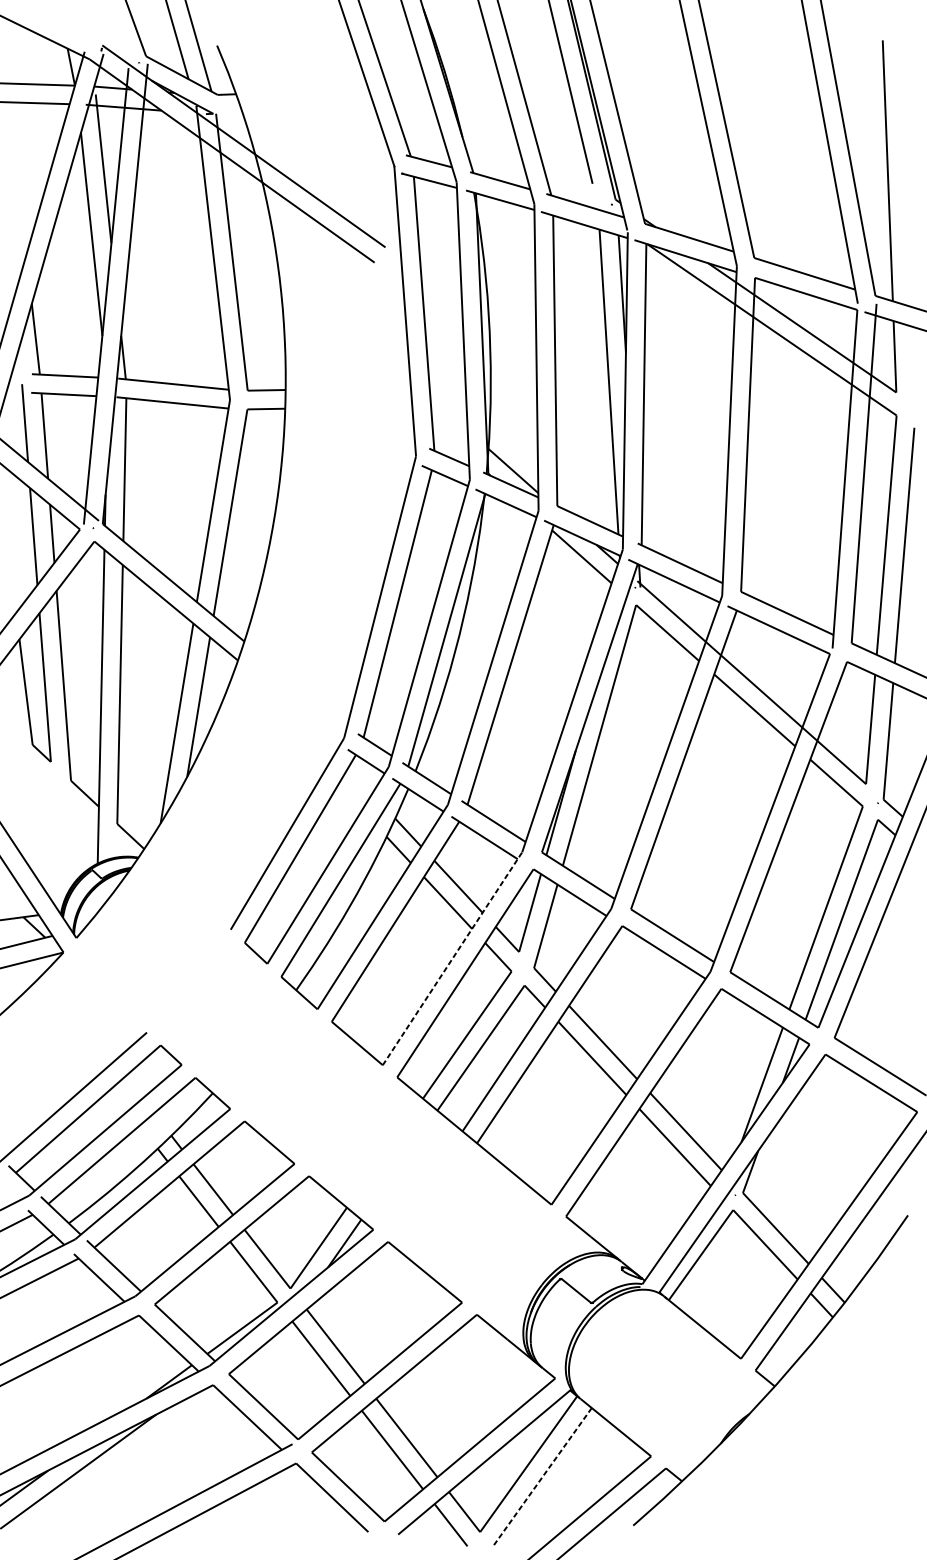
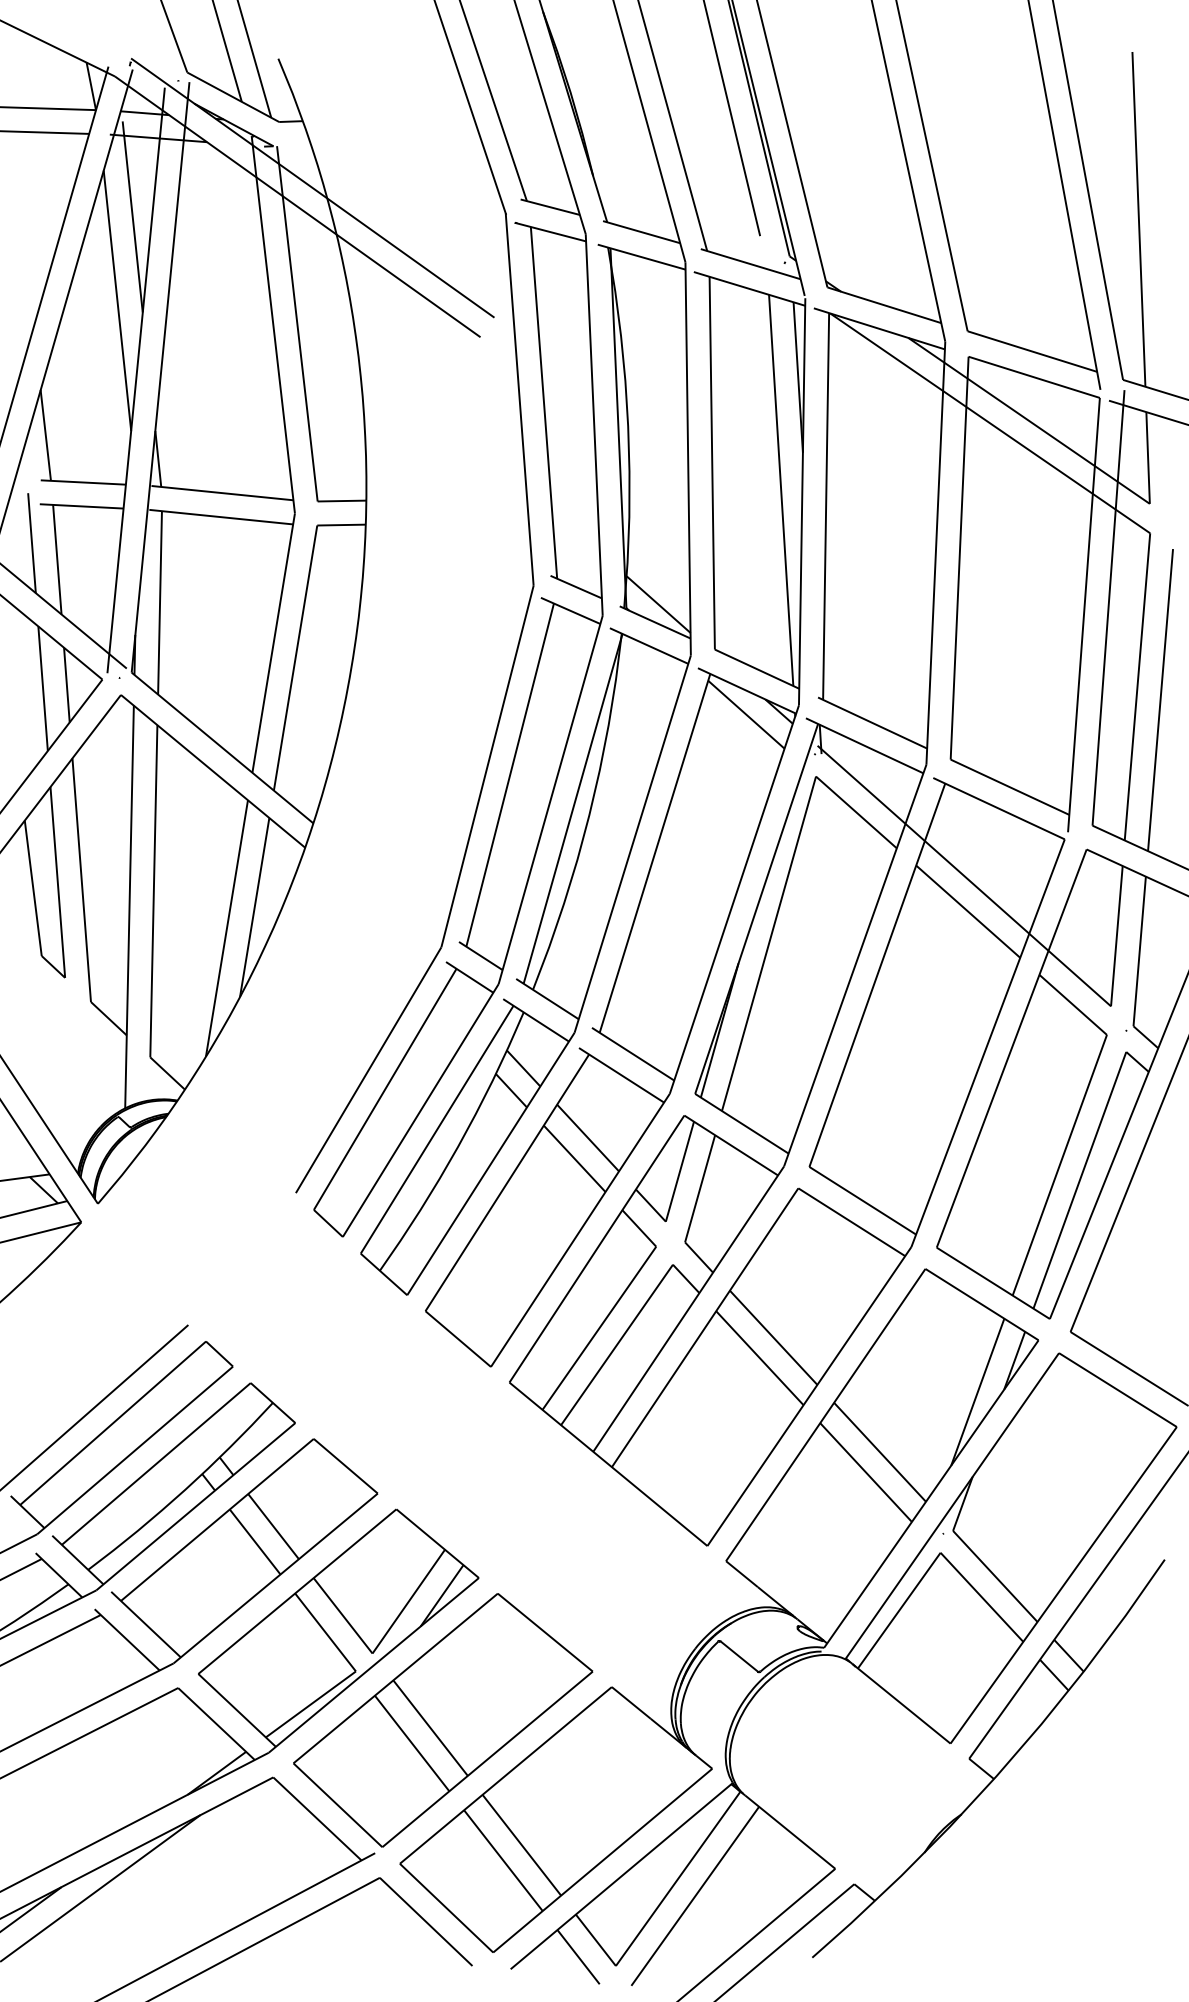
line: (452, 958) -> (580, 1229), dashed -> solid
line: (542, 1477) -> (695, 1896), dashed -> solid

